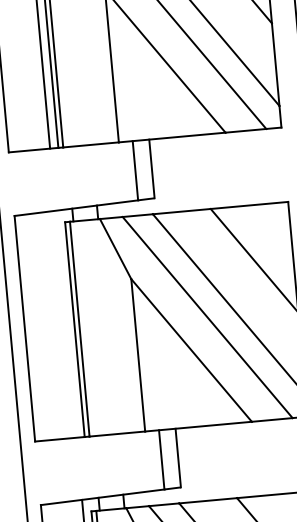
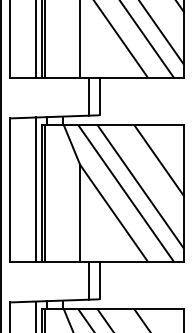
line: (66, 323) -> (36, 189), added

